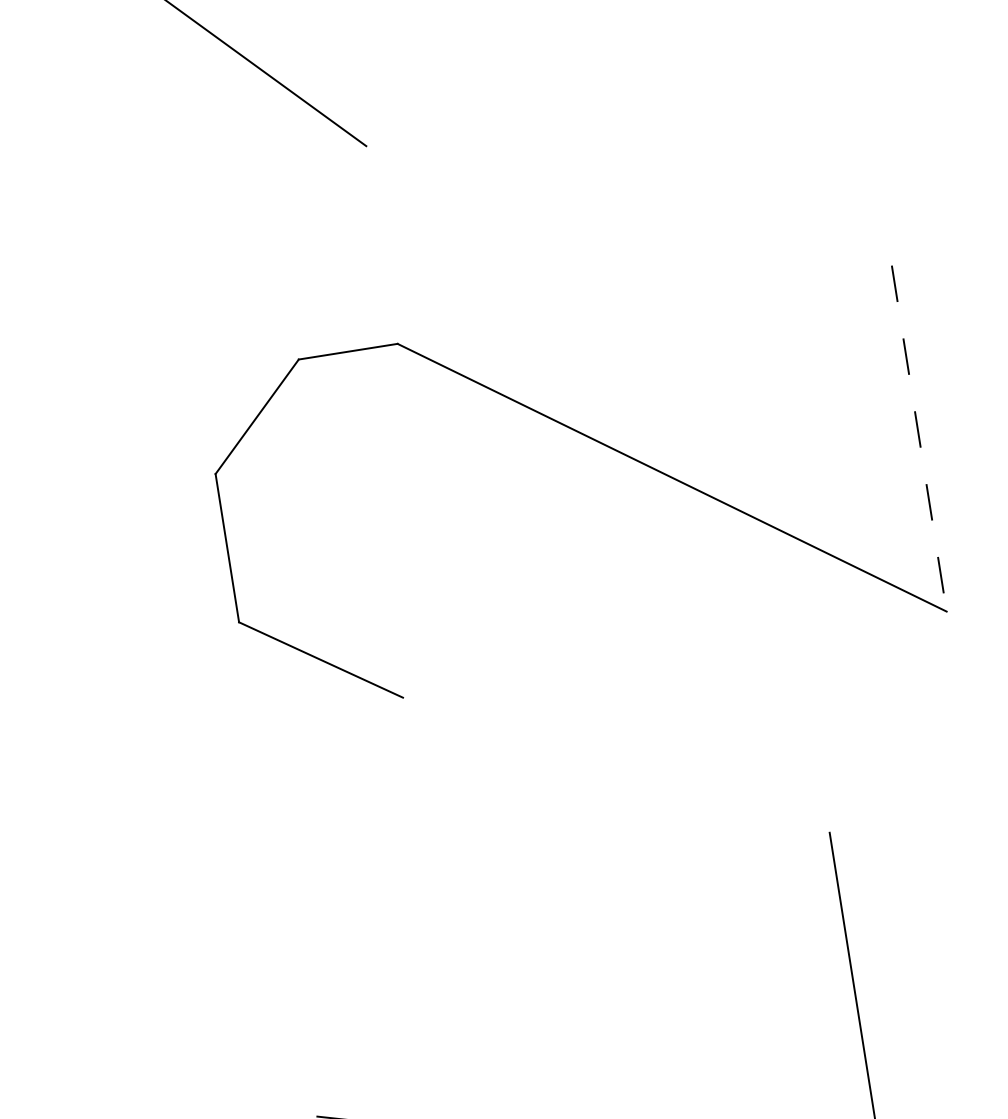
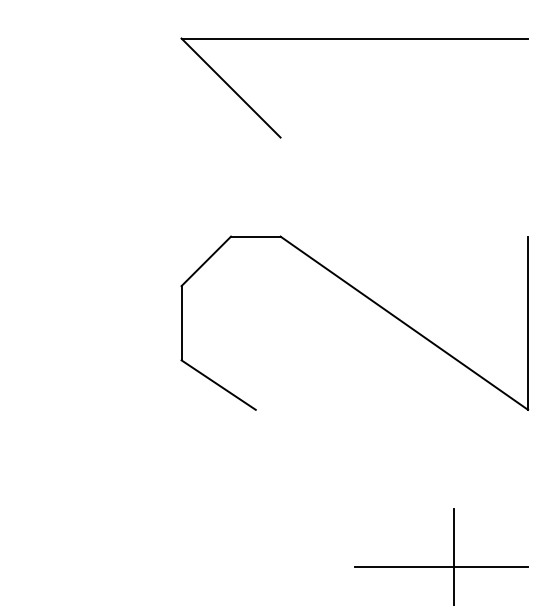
line: (920, 438) -> (528, 323), dashed -> solid
line: (823, 951) -> (441, 566), added

